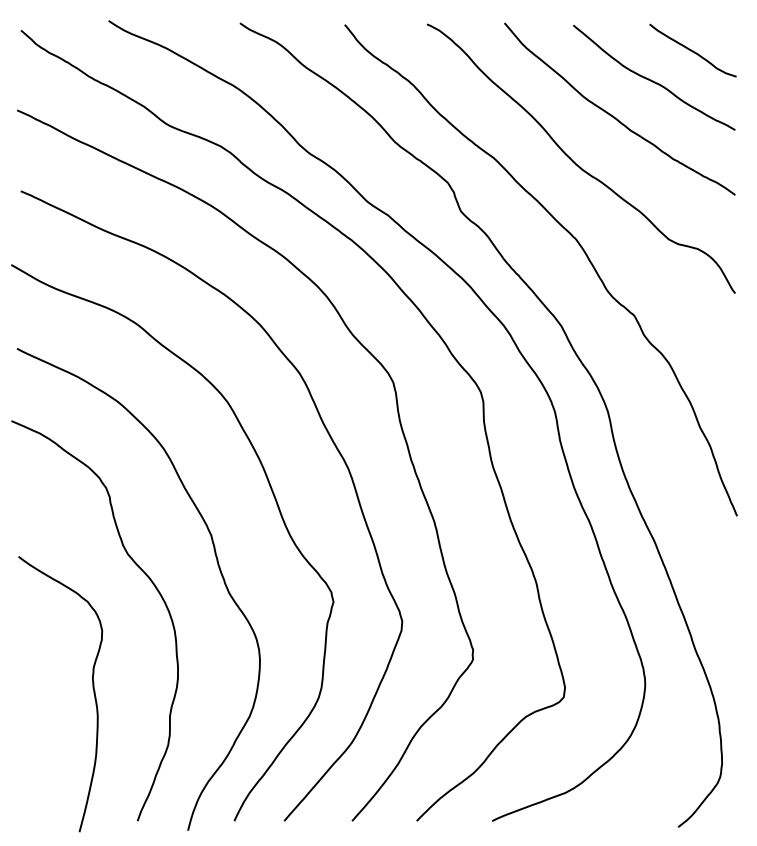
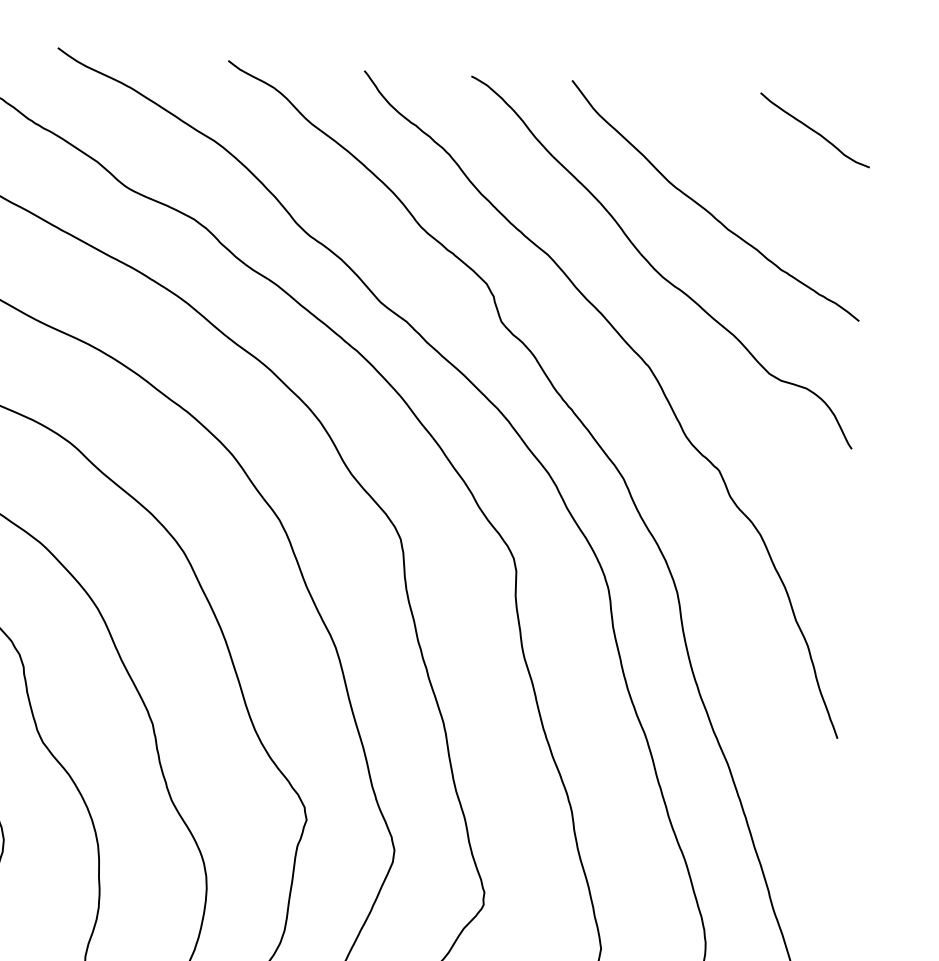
curve: (653, 80) -> (761, 166), removed

